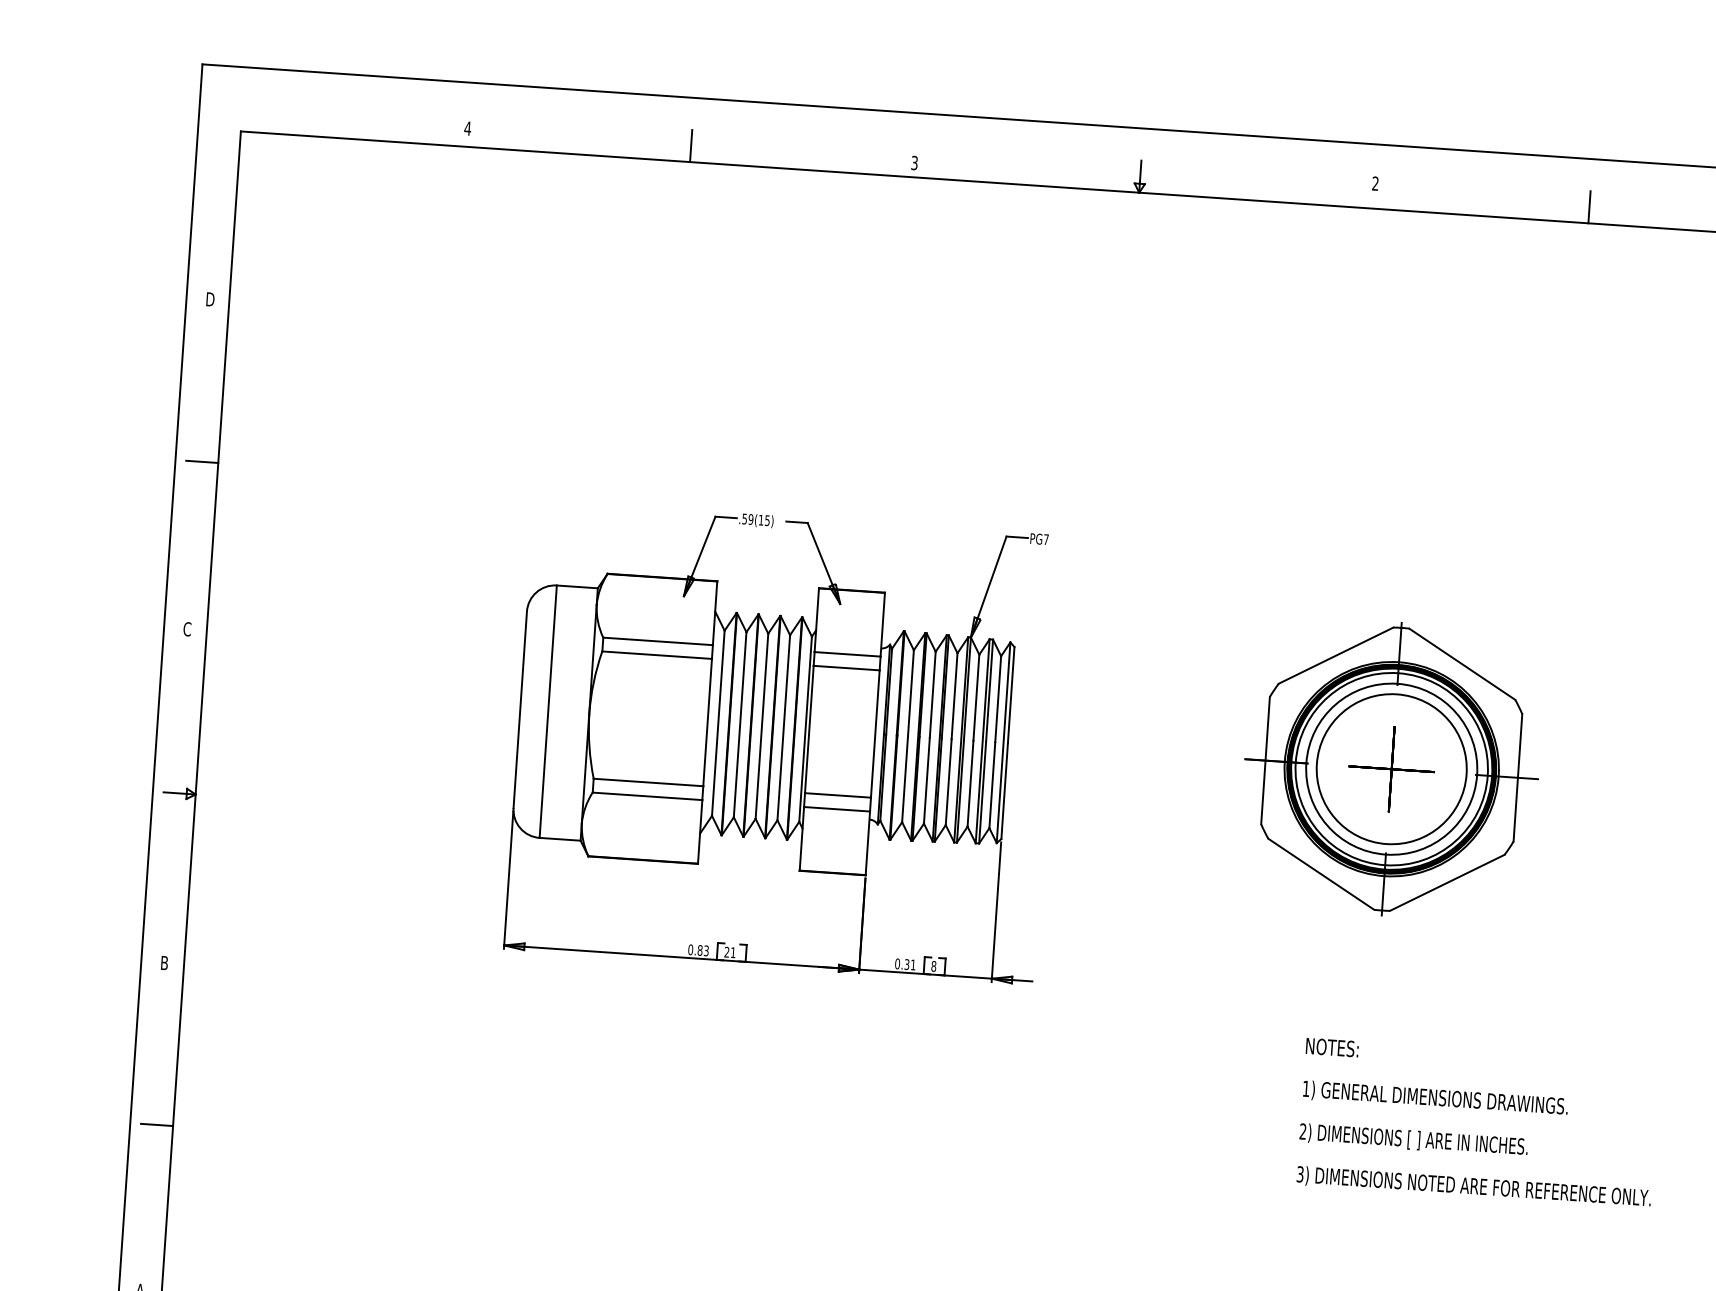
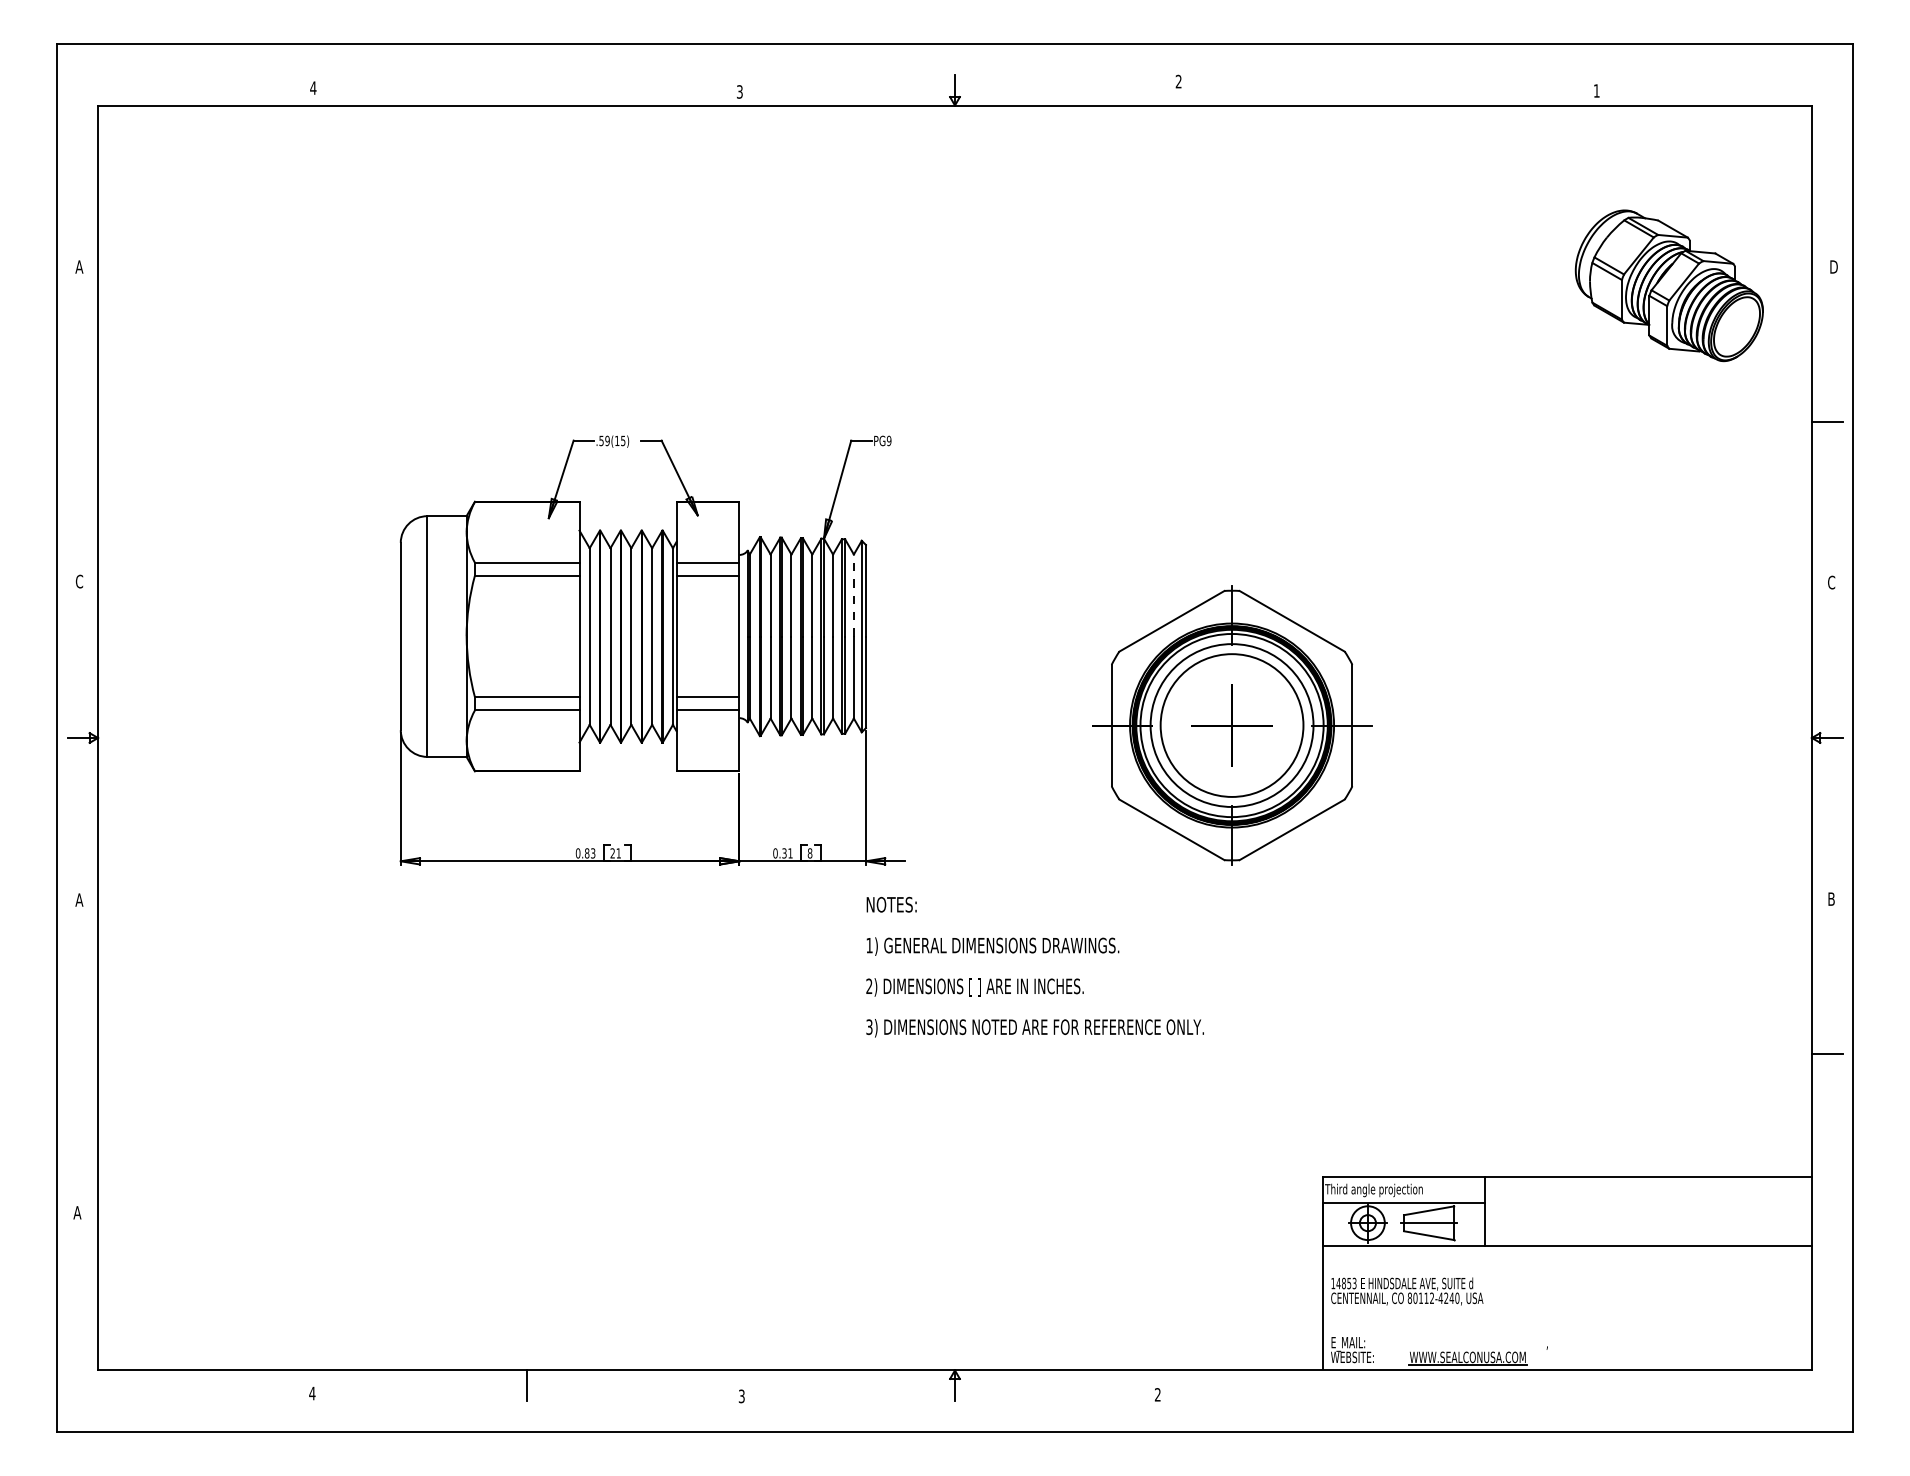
line: (691, 145) -> (526, 89), removed
line: (1589, 206) -> (1383, 89), removed
text: (209, 298) -> (79, 266), D -> A
line: (201, 461) -> (82, 421), removed
text: (1045, 539) -> (888, 440), PG7 -> PG9
line: (997, 699) -> (853, 595), solid -> dashed
part: (1392, 769) -> (1232, 725), moved
text: (164, 962) -> (79, 899), B -> A
text: (1477, 1122) -> (1034, 966), moved
line: (156, 1125) -> (82, 1054), removed

